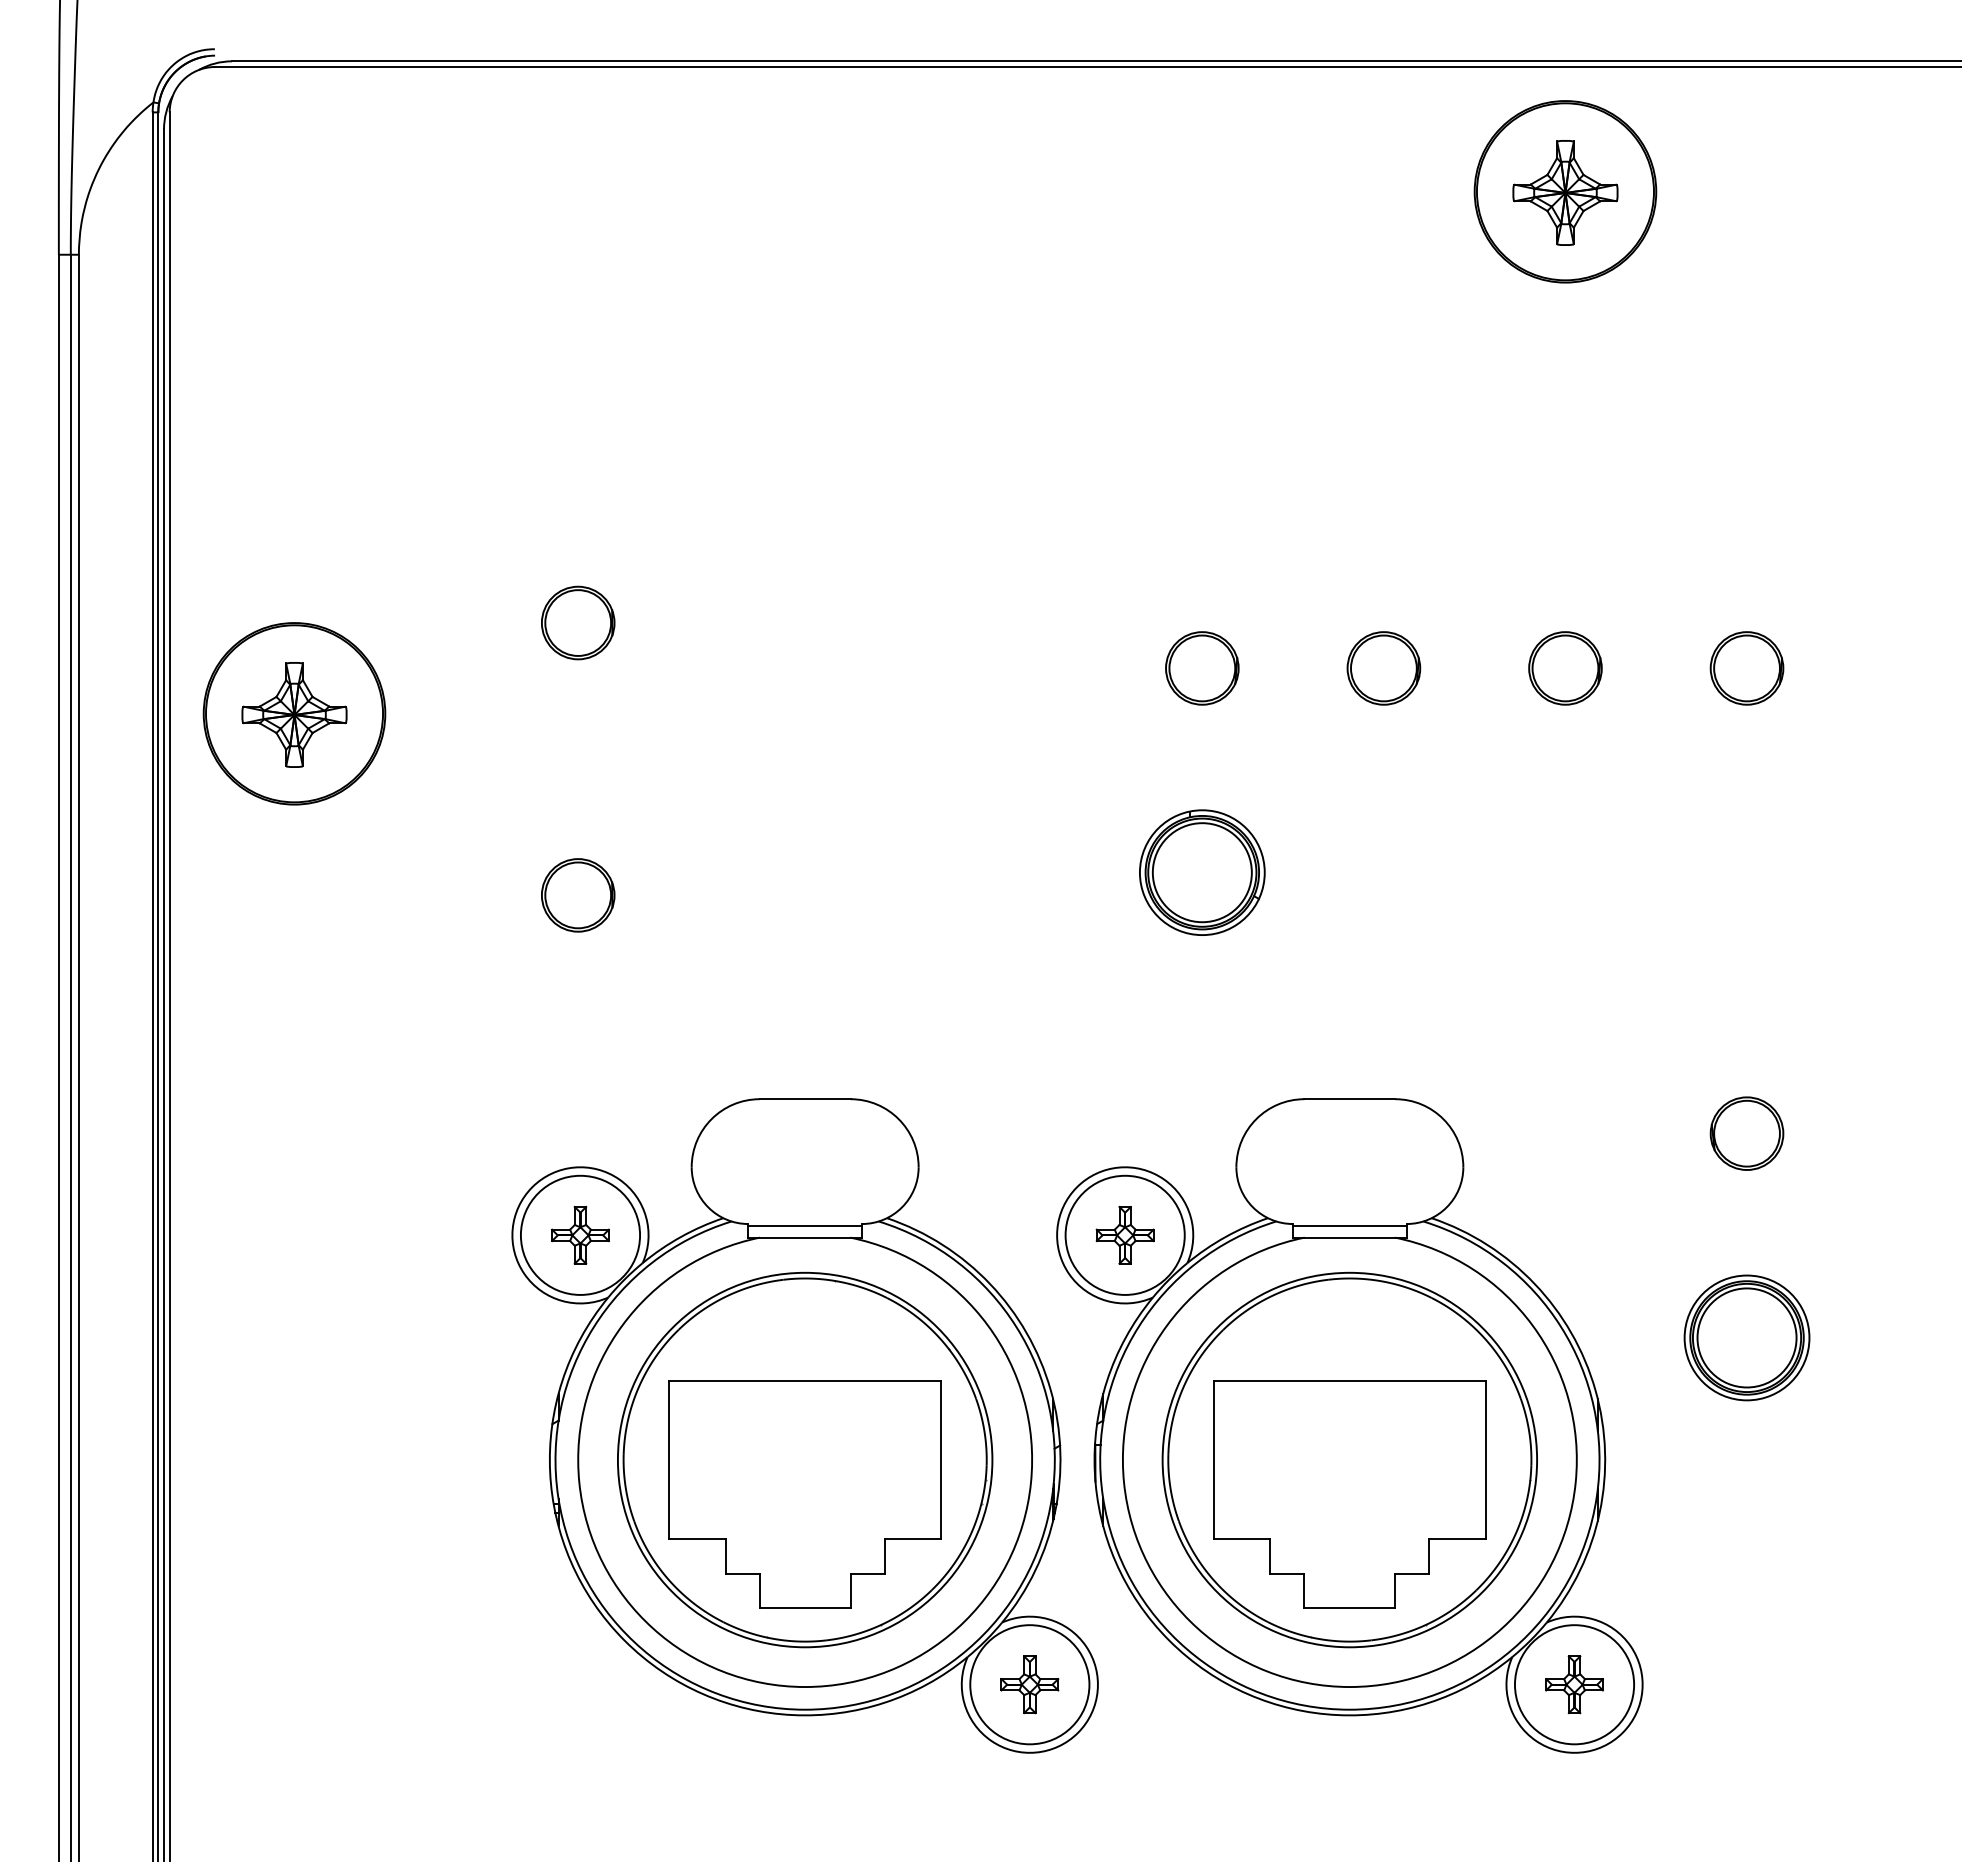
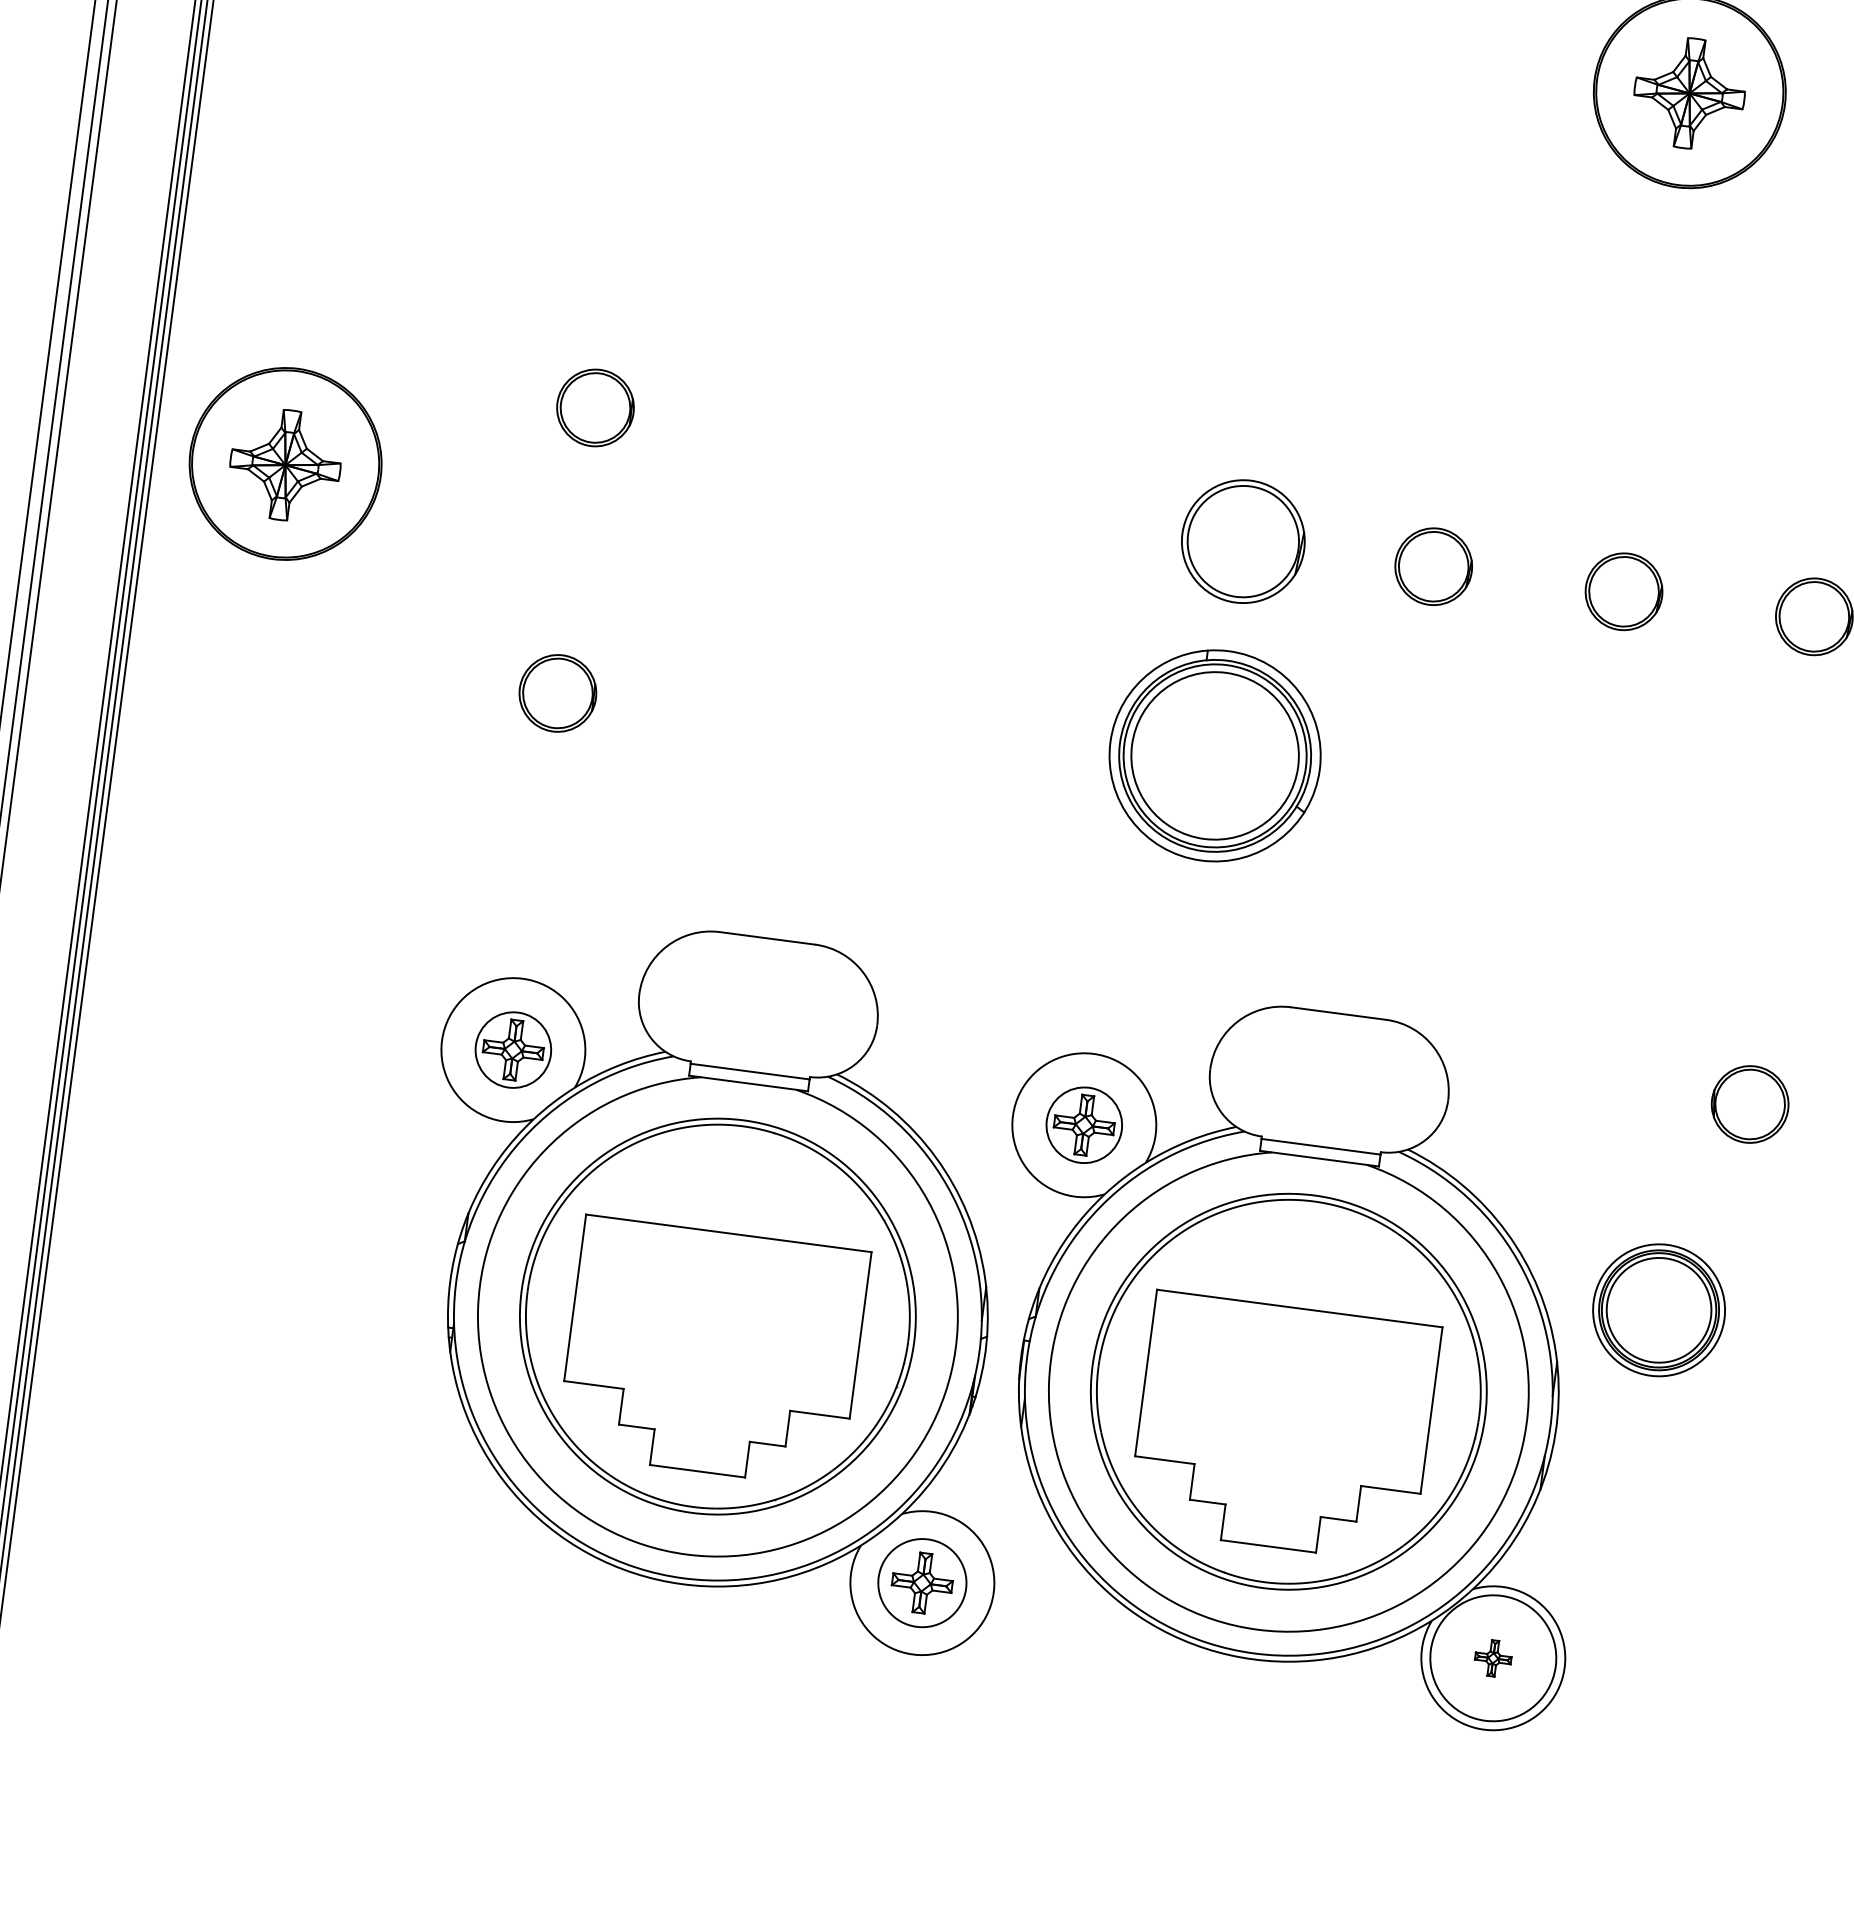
part: (1202, 668) -> (1243, 541), size x1.6
part: (1202, 872) -> (1215, 755), size x1.6
circle: (580, 1234) -> (513, 1049), size x0.6
circle: (1124, 1234) -> (1083, 1124), size x0.6
part: (1746, 1337) -> (1658, 1309), moved
circle: (1029, 1684) -> (922, 1582), size x0.7
part: (1574, 1684) -> (1493, 1658), size x0.6

